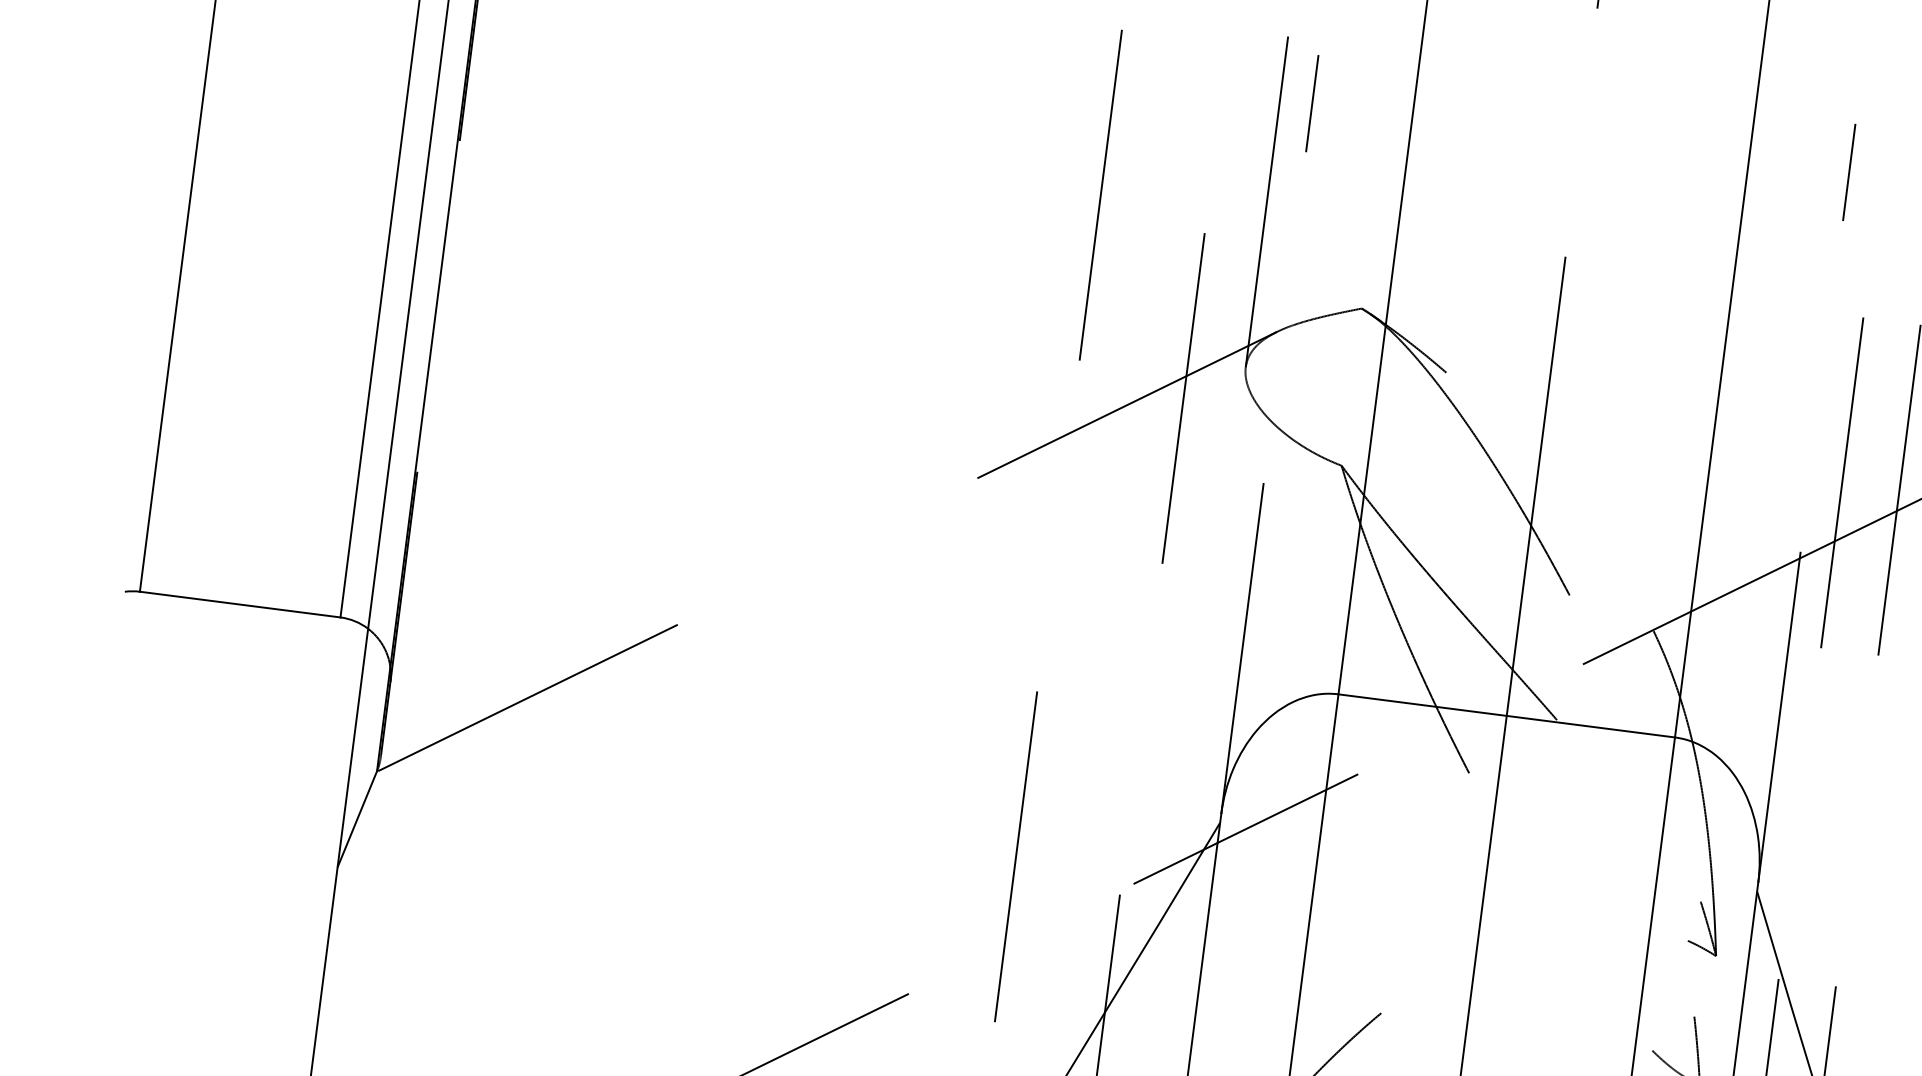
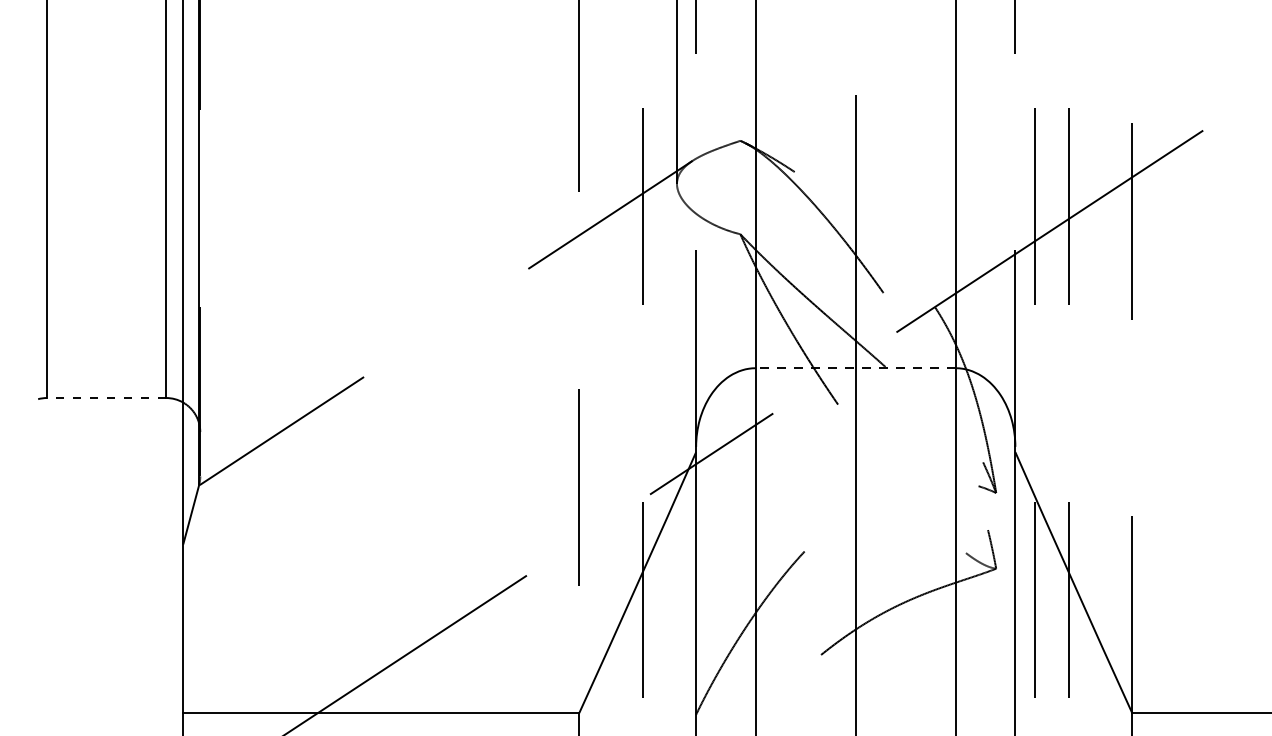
line: (239, 605) -> (106, 398), solid -> dashed
line: (1506, 716) -> (855, 368), solid -> dashed

